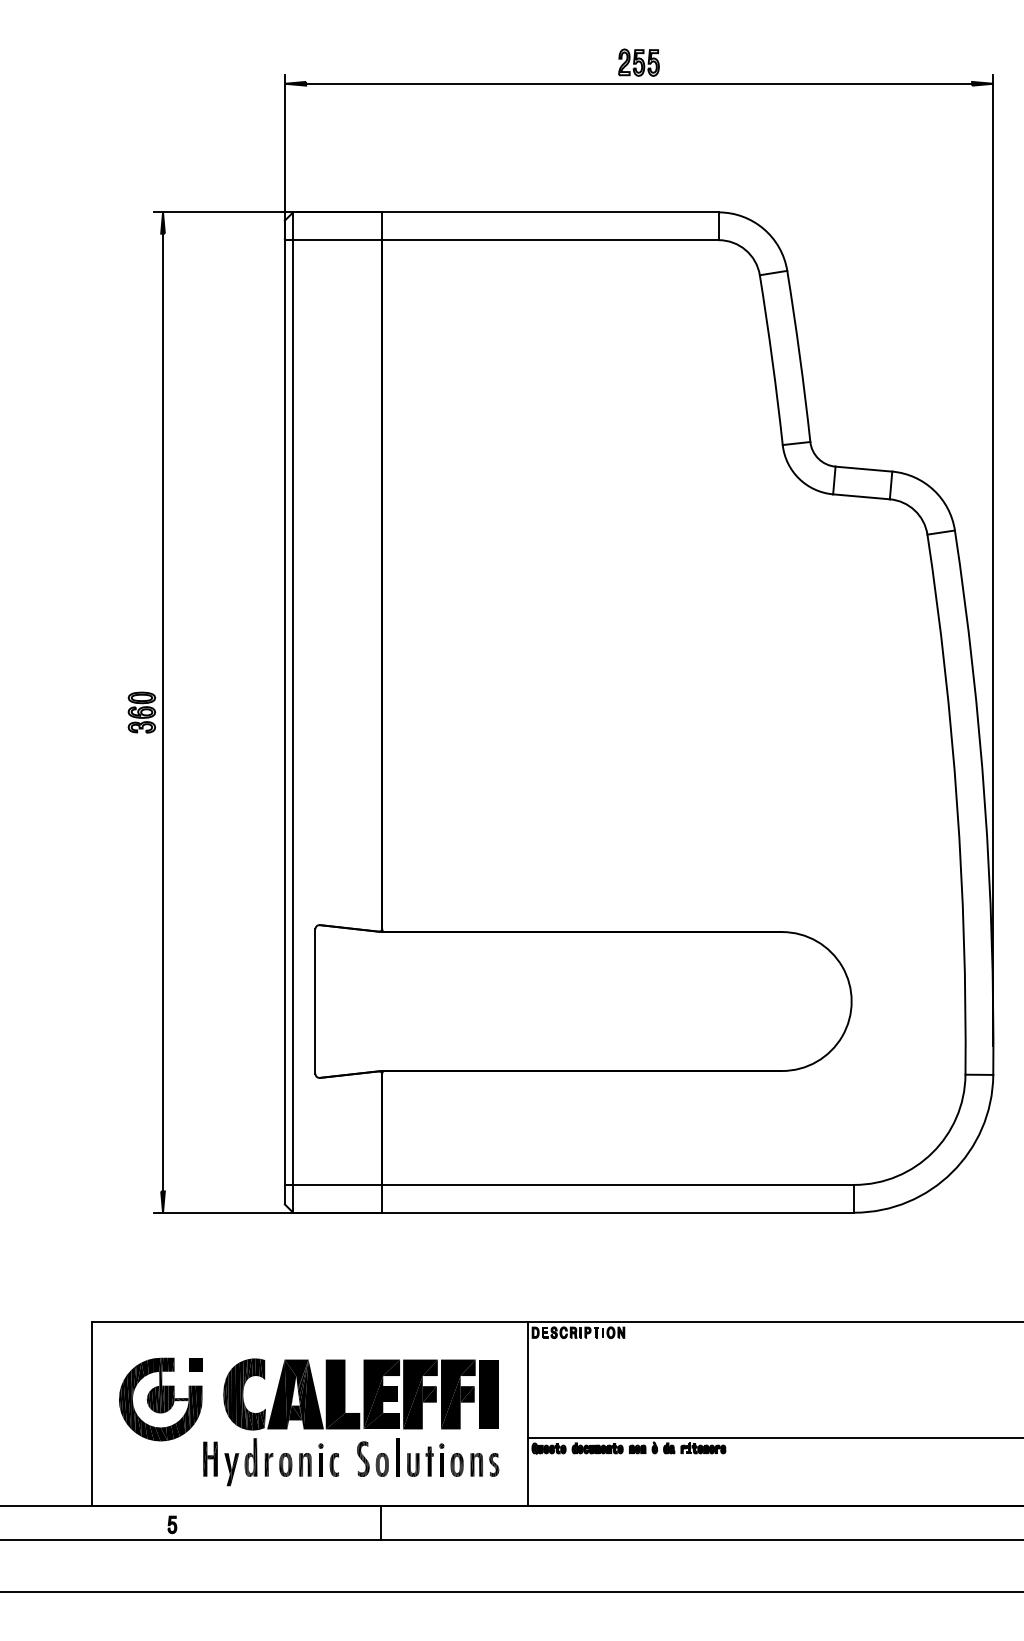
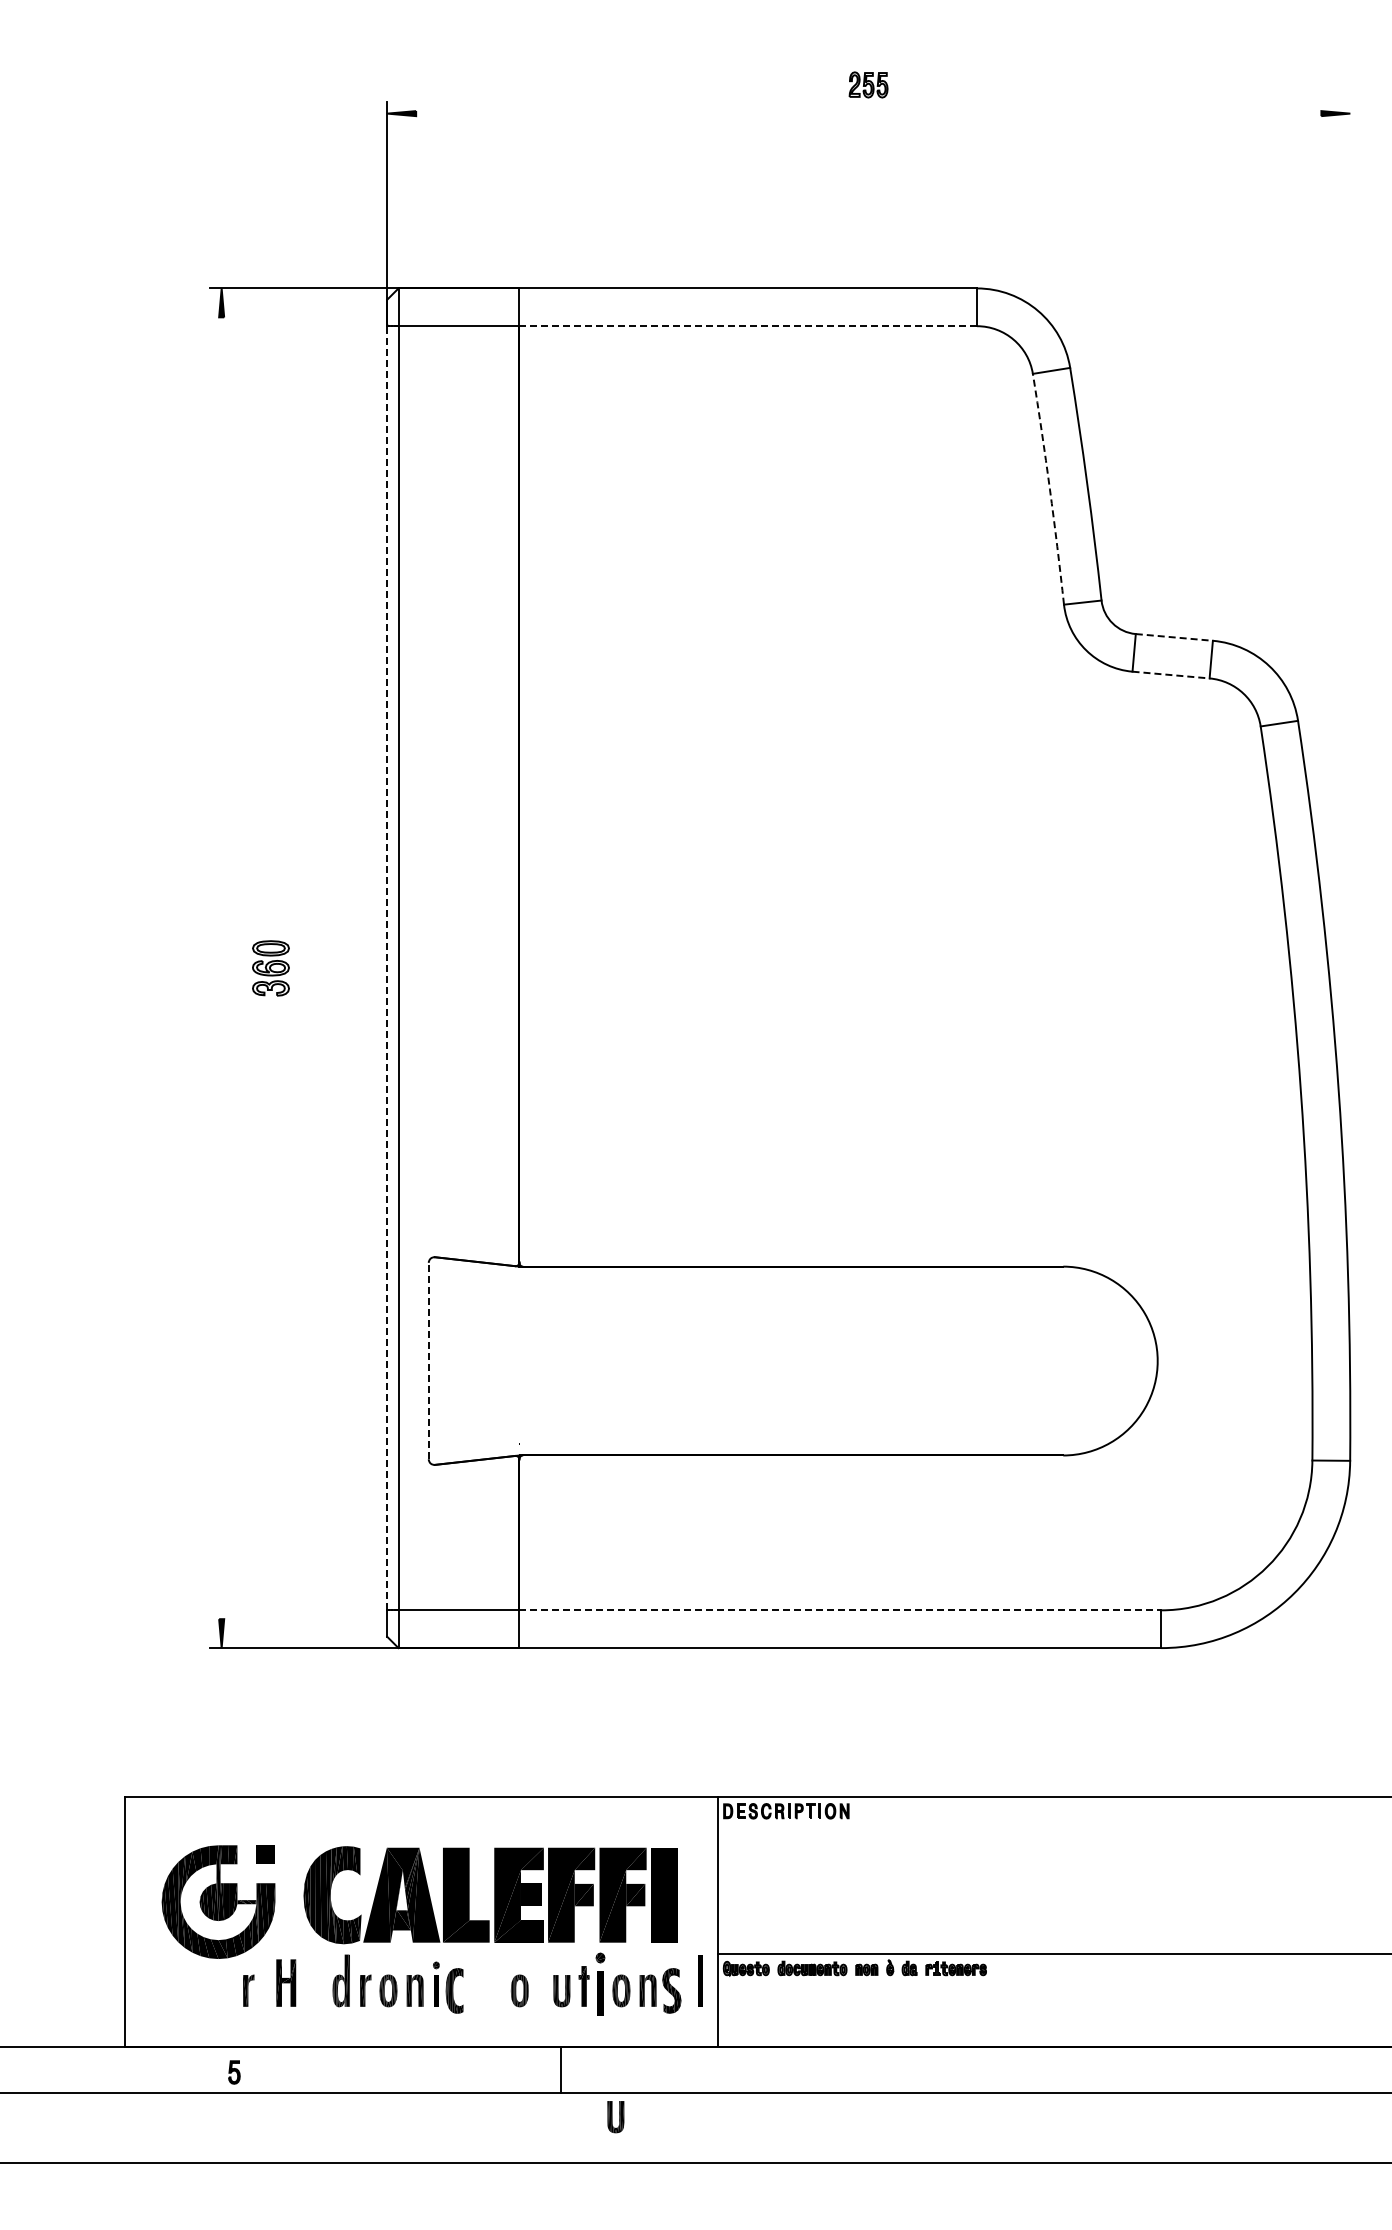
part: (638, 62) -> (868, 84), size x0.7
line: (638, 83) -> (868, 113), removed
line: (550, 240) -> (748, 326), solid -> dashed
arc: (772, 360) -> (1049, 489), solid -> dashed
line: (864, 469) -> (1174, 637), solid -> dashed
line: (861, 497) -> (1171, 675), solid -> dashed
line: (993, 560) -> (1350, 761), removed
line: (285, 711) -> (387, 967), solid -> dashed
part: (141, 712) -> (270, 968), moved
line: (162, 712) -> (221, 968), removed
line: (315, 1001) -> (428, 1360), solid -> dashed
line: (618, 1185) -> (840, 1610), solid -> dashed
line: (397, 1457) -> (700, 1980), moved
part: (363, 1458) -> (493, 1982), removed
part: (441, 1459) -> (600, 1983), size x1.4
part: (182, 1464) -> (248, 1990), added
part: (334, 1464) -> (454, 1990), size x1.4
part: (493, 1464) -> (671, 1990), size x1.4
part: (232, 1469) -> (315, 1997), removed
line: (380, 1522) -> (561, 2069), moved
part: (452, 1558) -> (615, 2117), added

